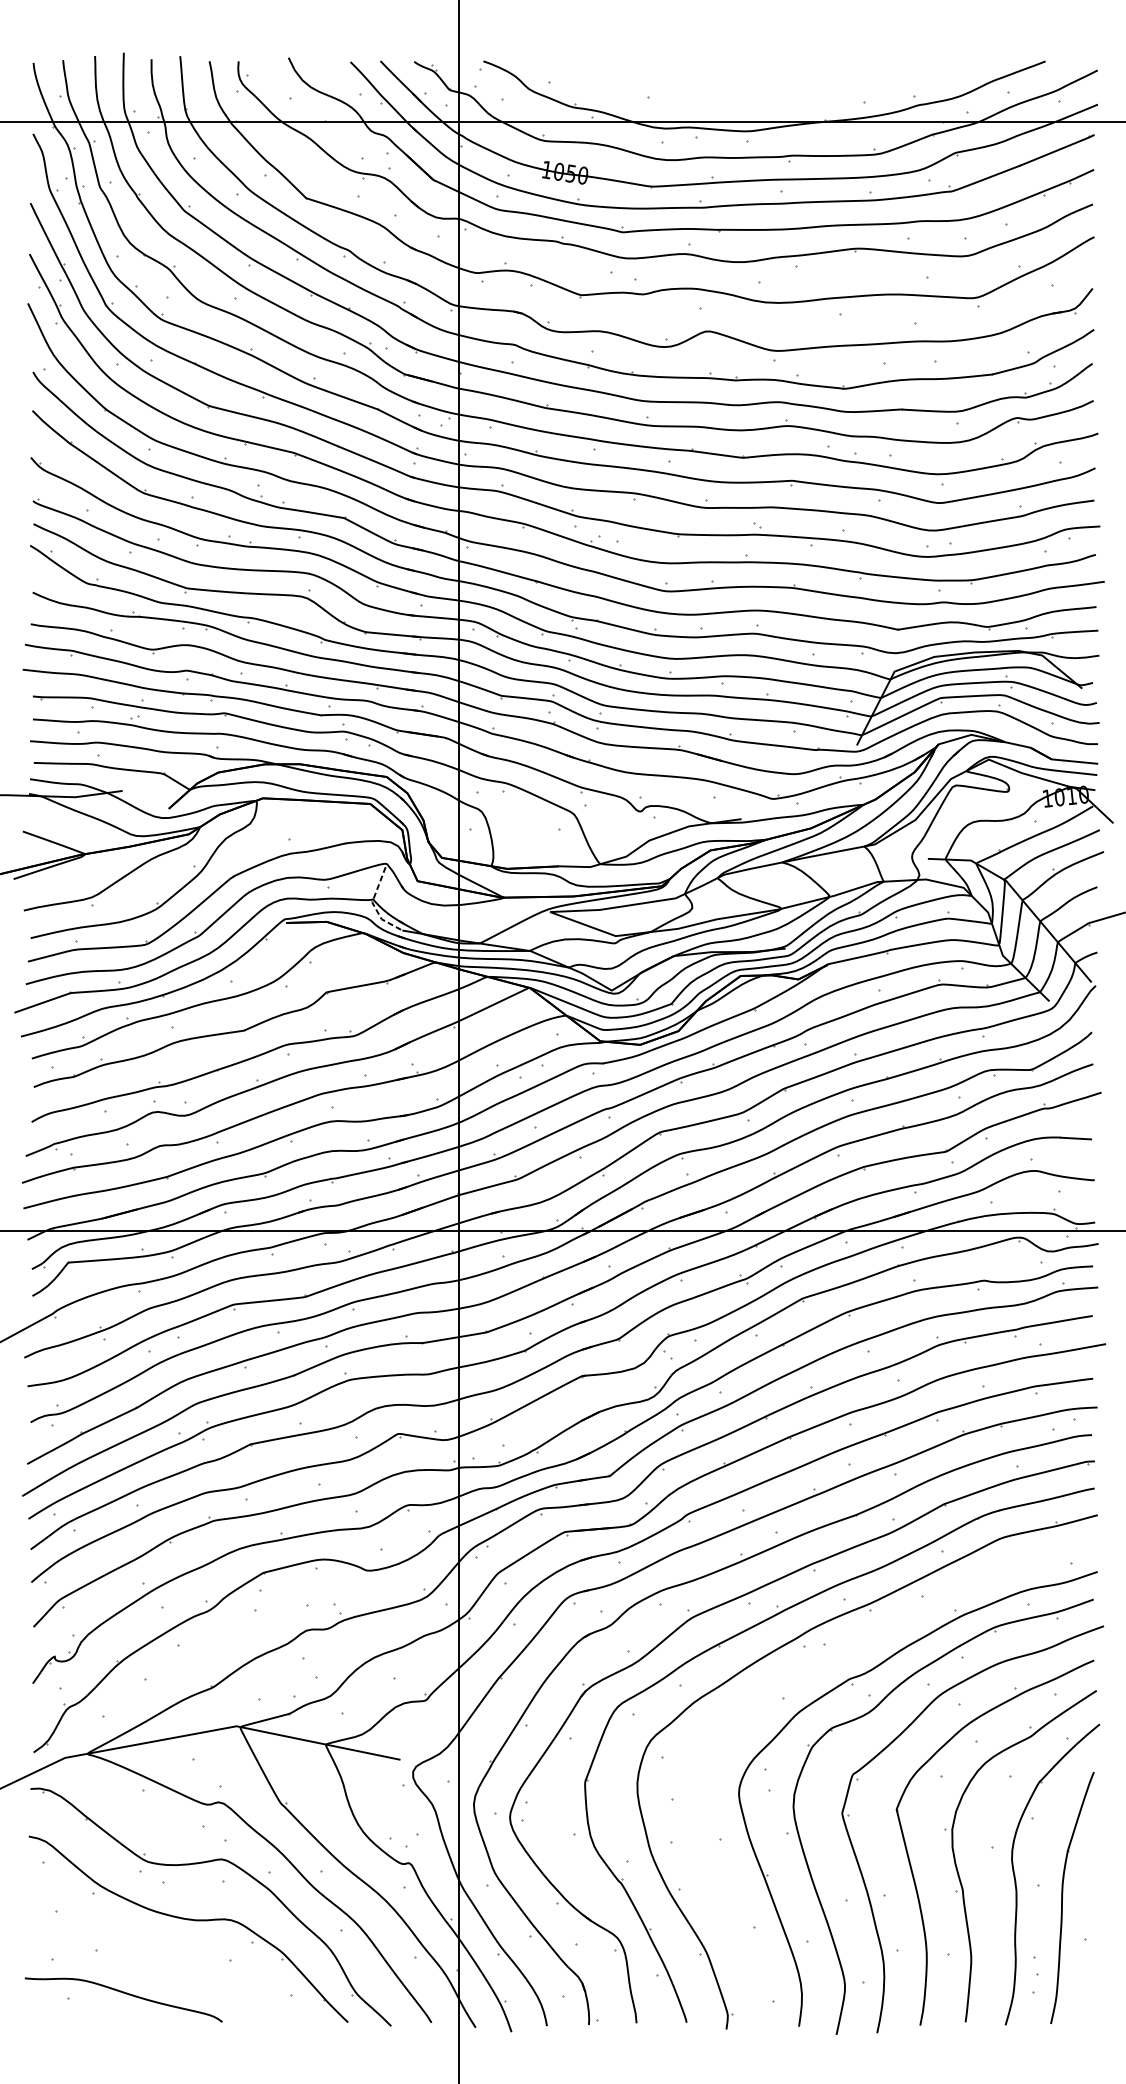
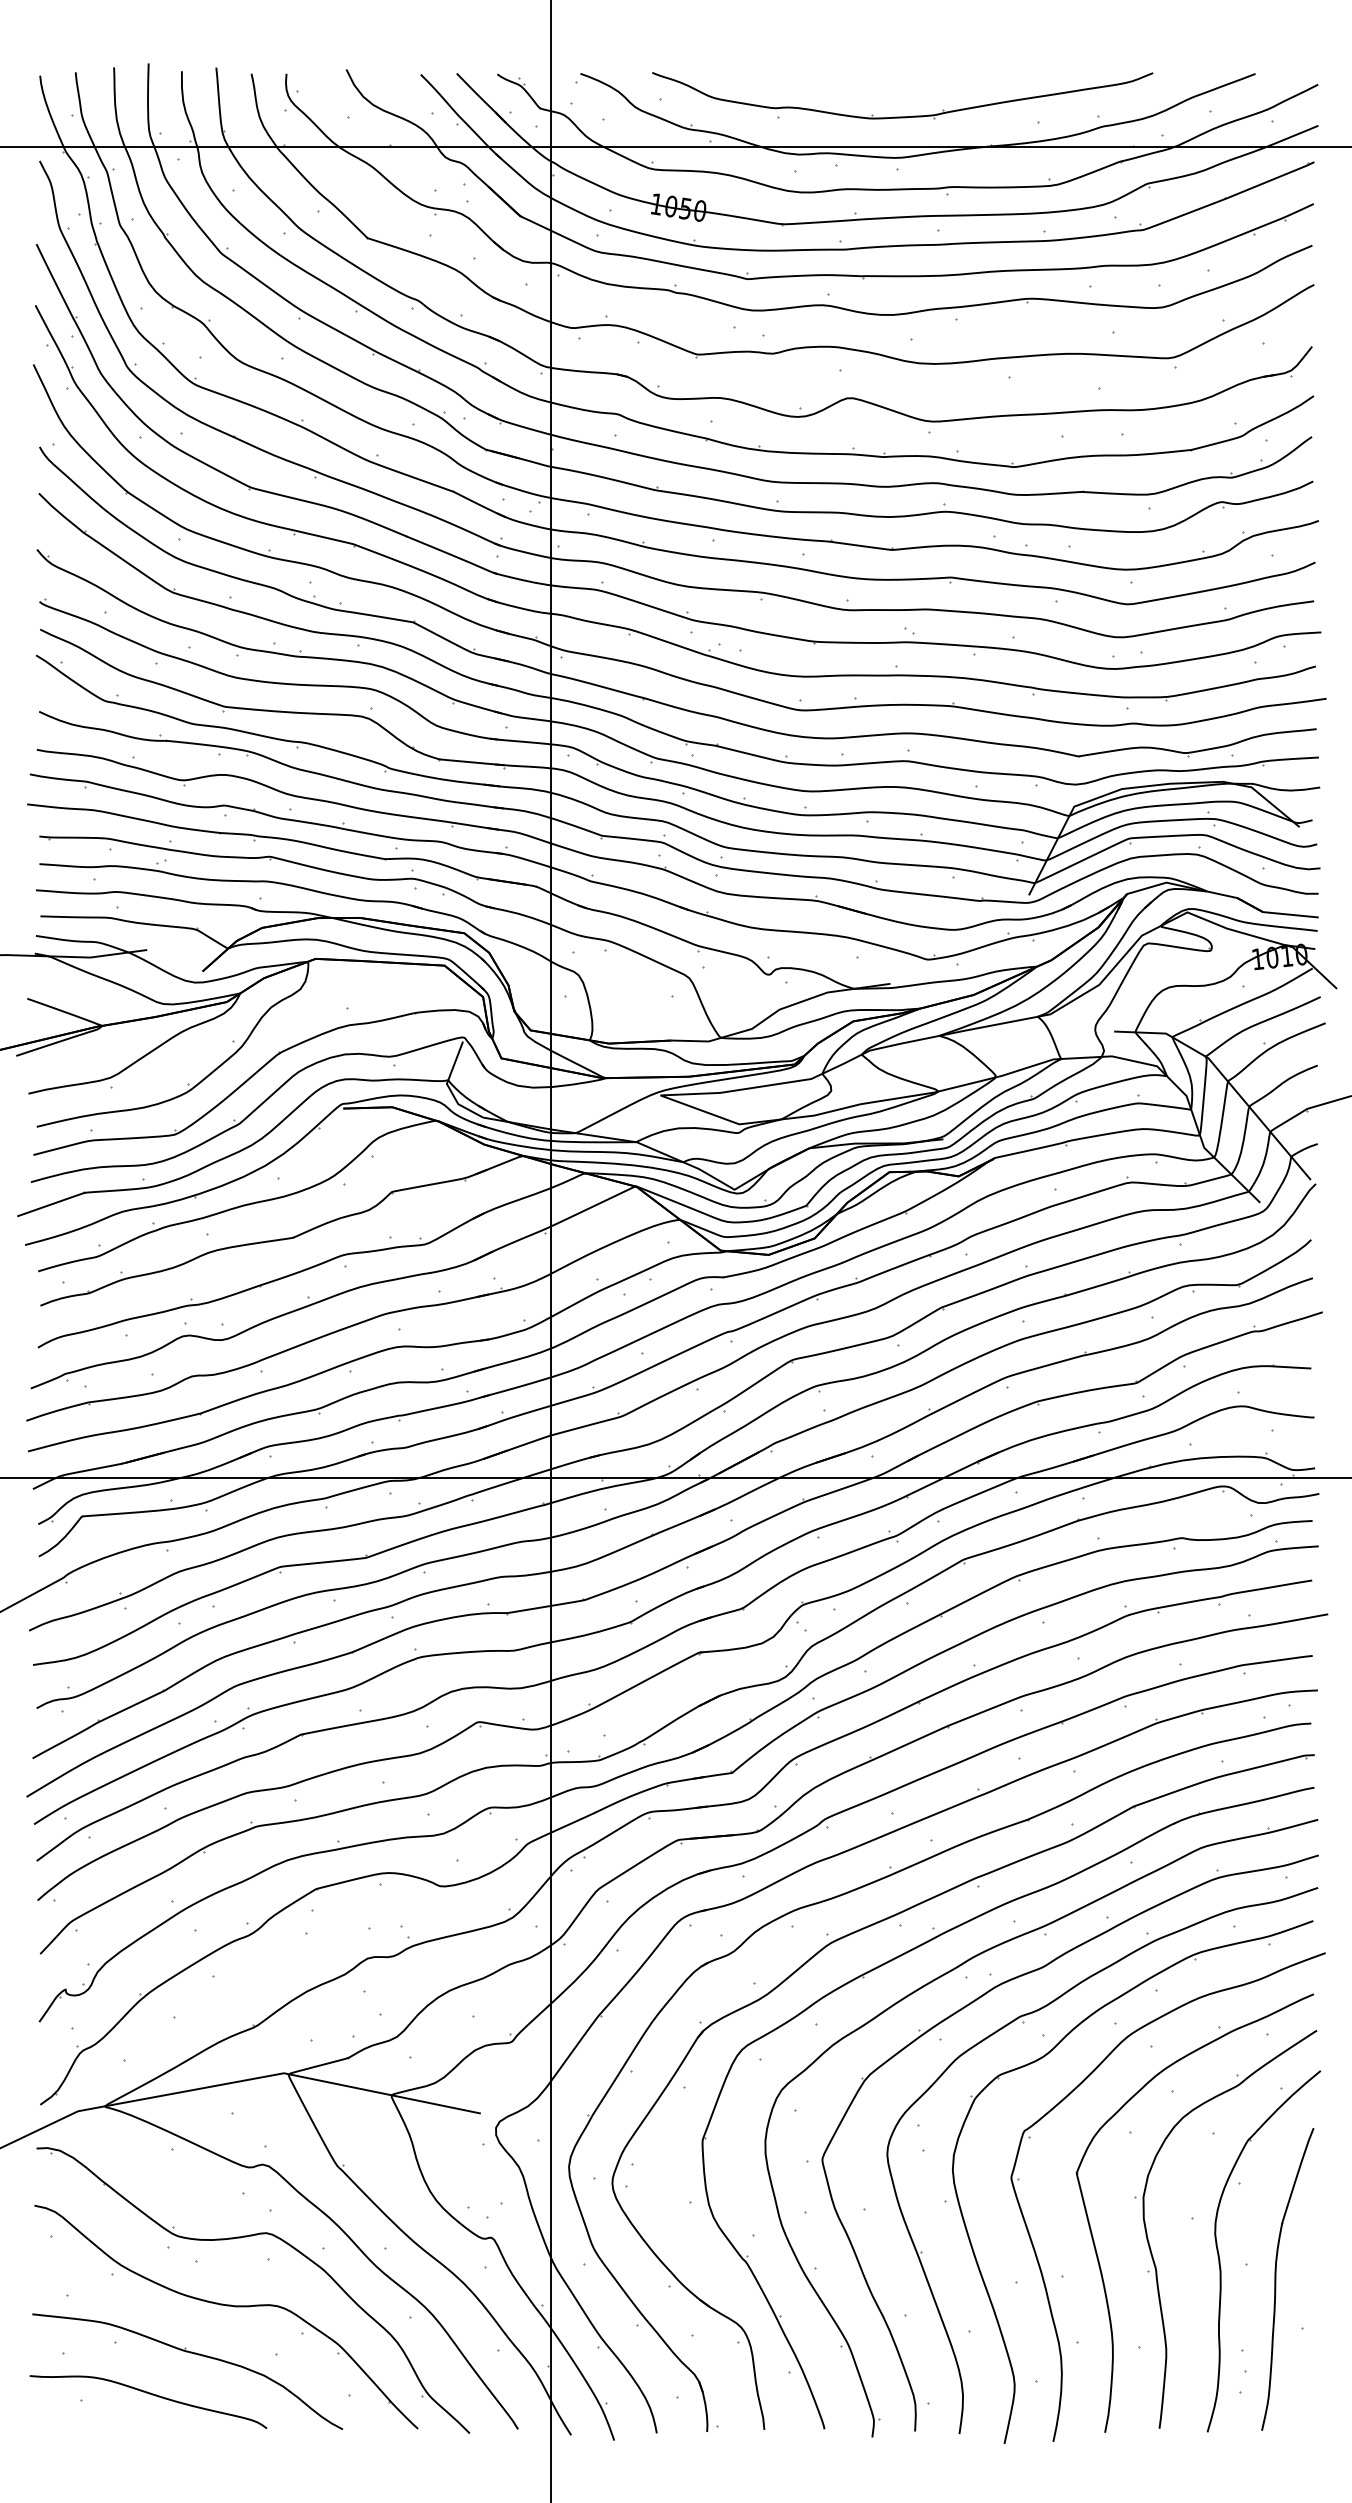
part: (751, 96) -> (902, 116), added
line: (373, 905) -> (448, 1087), dashed -> solid
part: (814, 1665) -> (977, 2000), added
part: (158, 1959) -> (190, 2353), added

